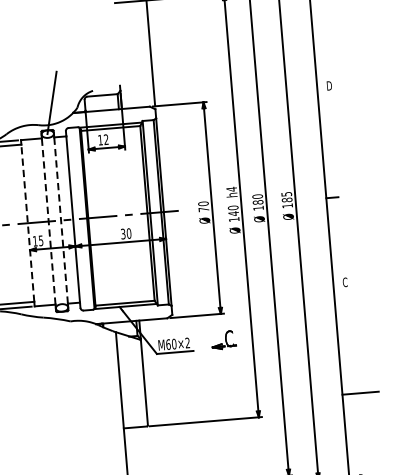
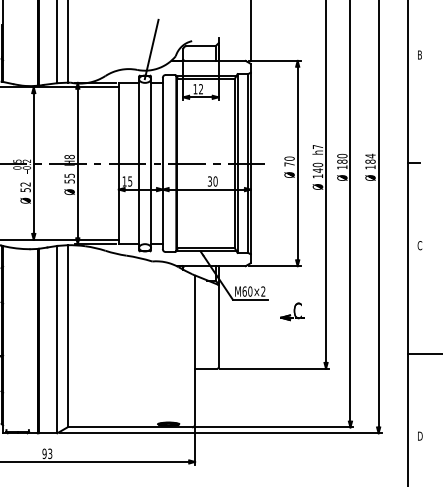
text: (329, 85) -> (420, 54), D -> B
text: (231, 188) -> (317, 146), h4 -> h7
text: (286, 193) -> (370, 155), 185 -> 184
line: (61, 220) -> (151, 163), dashed -> solid
line: (49, 221) -> (139, 163), dashed -> solid
line: (27, 223) -> (118, 163), dashed -> solid
part: (223, 339) -> (292, 311), moved

